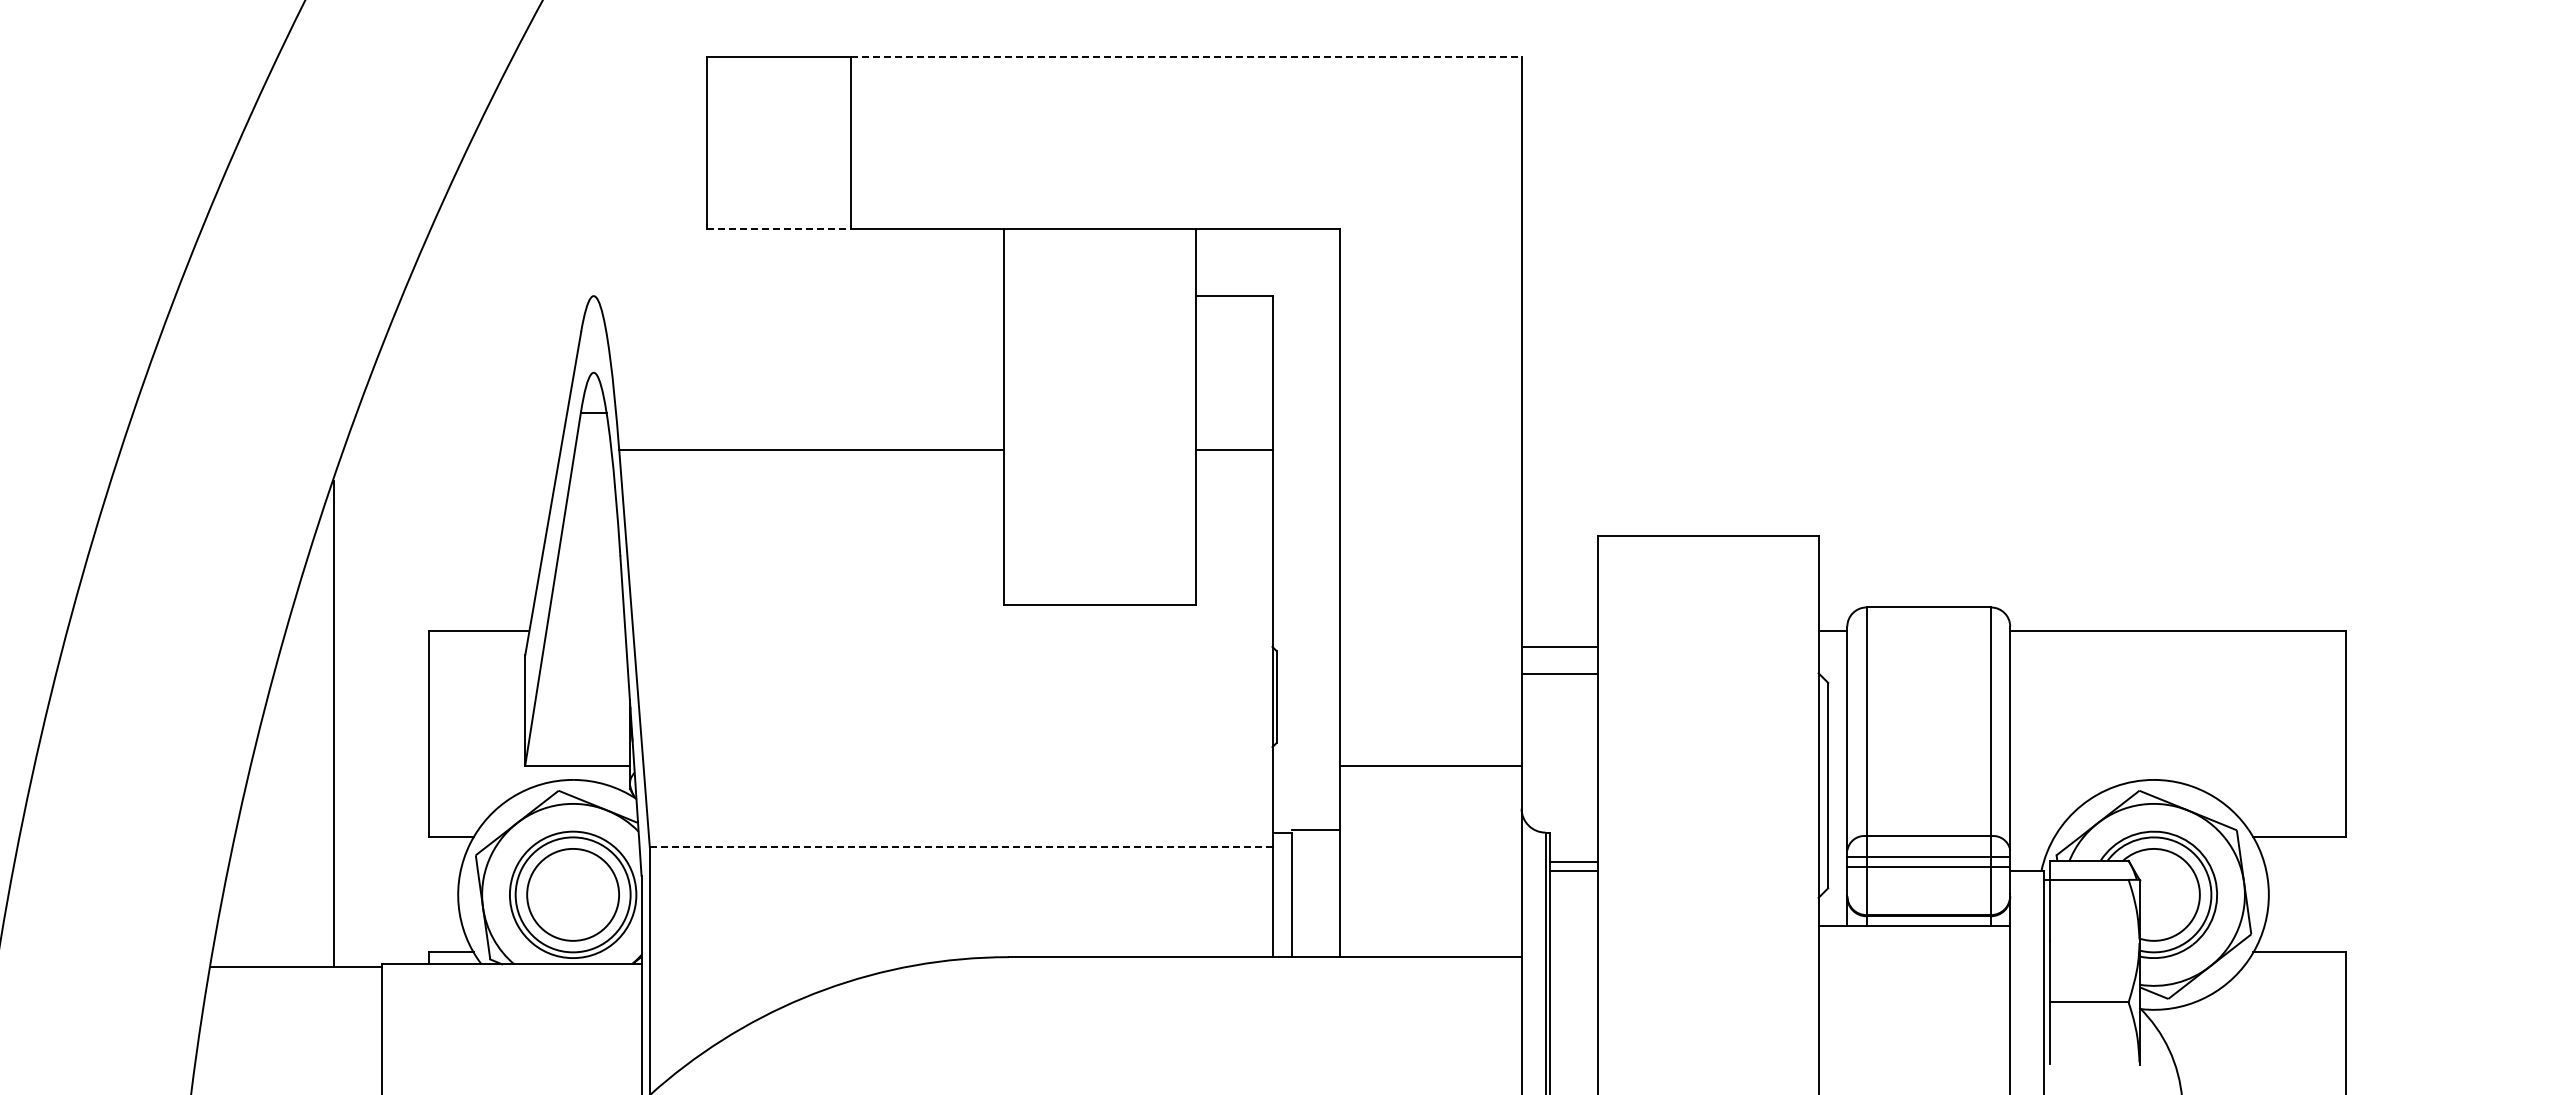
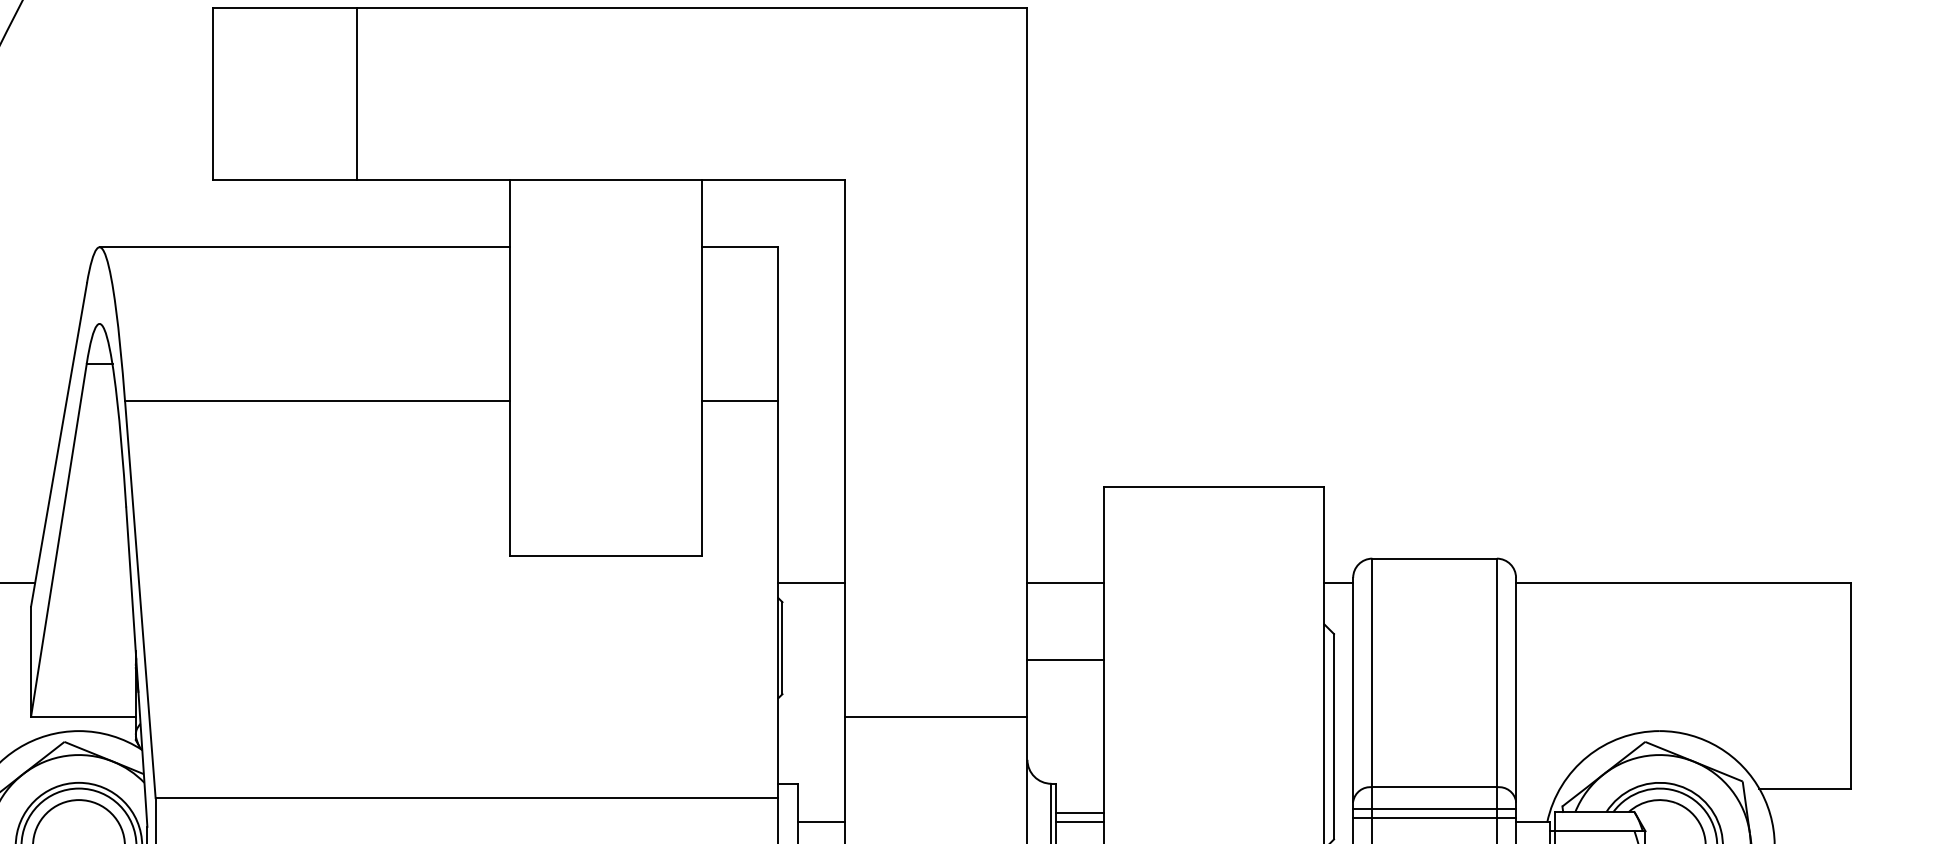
line: (1186, 56) -> (692, 7), dashed -> solid
line: (779, 229) -> (285, 180), dashed -> solid
line: (798, 296) -> (304, 247), added
line: (1305, 631) -> (811, 582), added
line: (1559, 646) -> (1065, 659), moved
line: (1559, 674) -> (1065, 582), moved
line: (1315, 829) -> (821, 821), moved
line: (961, 846) -> (467, 797), dashed -> solid

